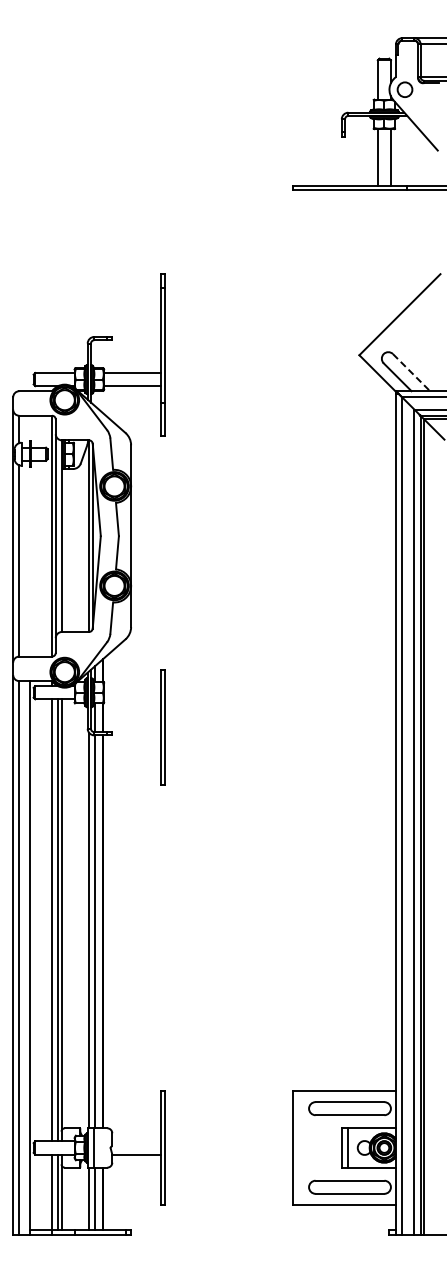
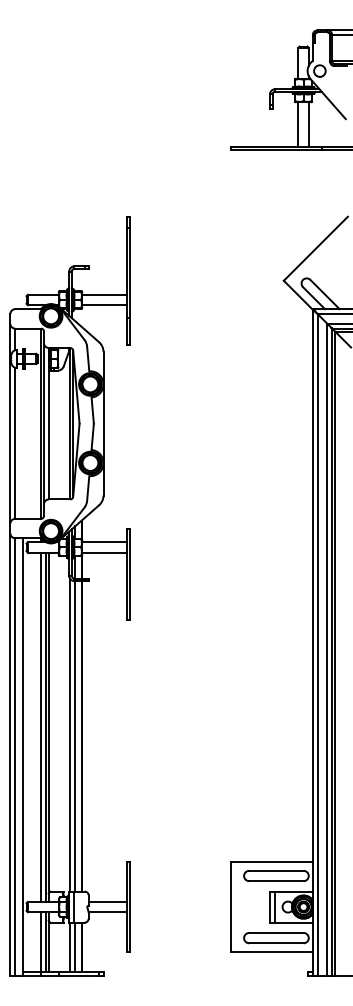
line: (411, 373) -> (325, 295), dashed -> solid
line: (132, 686) -> (104, 542), added
line: (132, 699) -> (104, 552), added
line: (136, 1141) -> (107, 901), added

